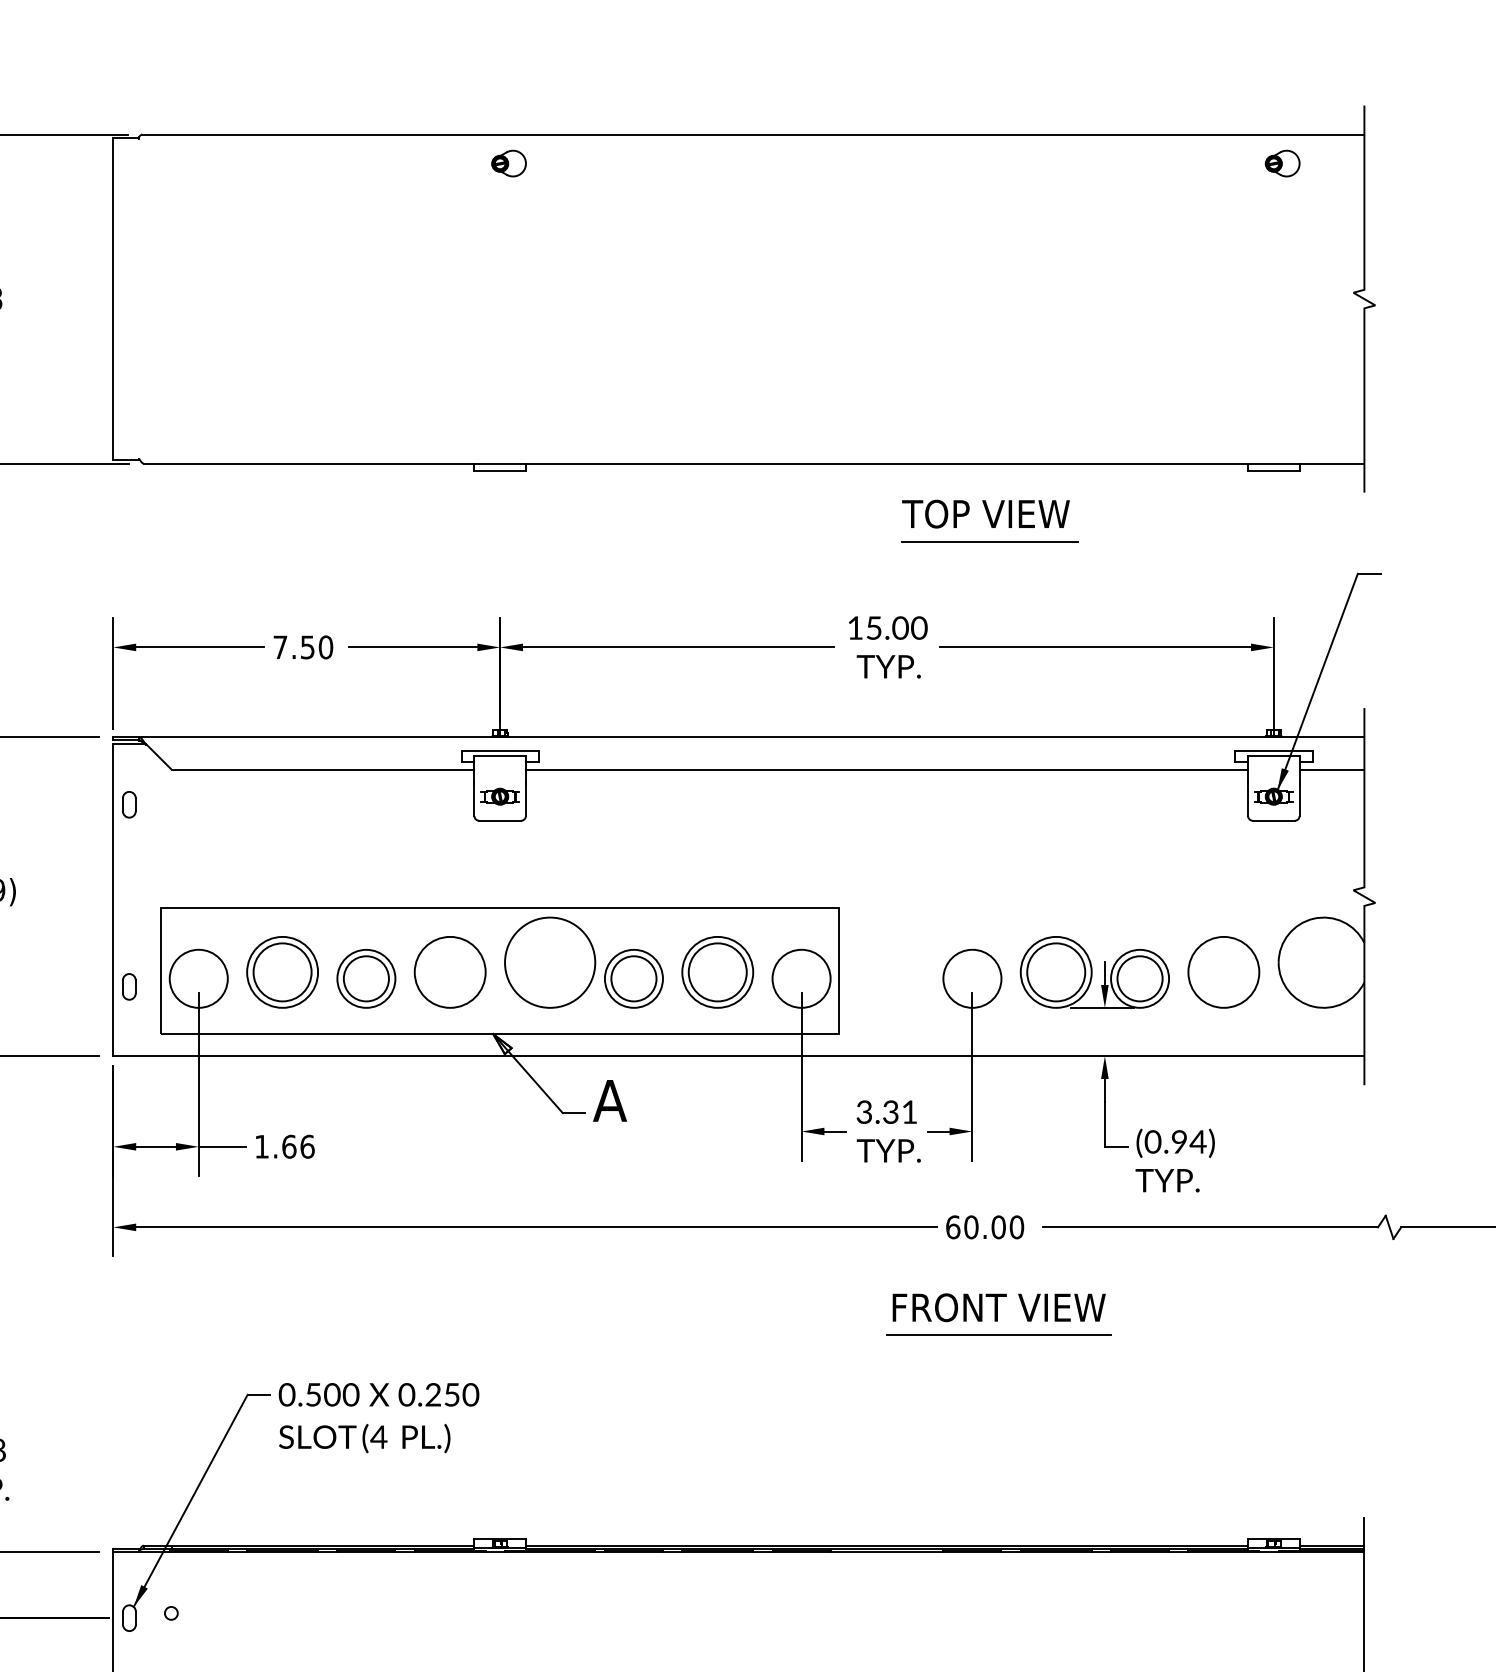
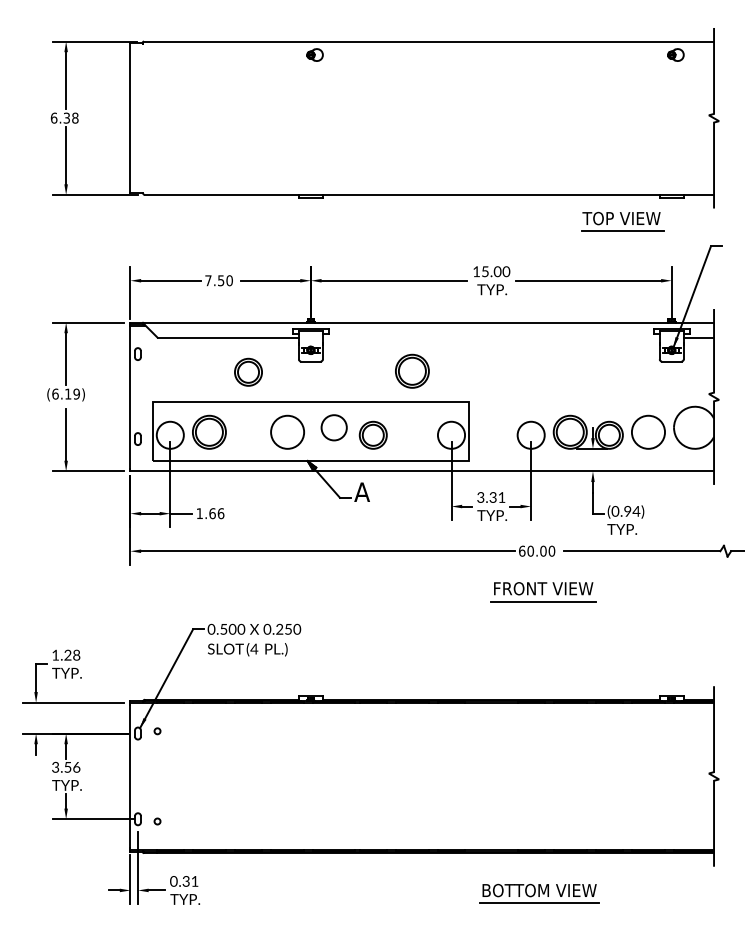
part: (988, 520) -> (622, 221), moved
line: (885, 769) -> (490, 337), removed
circle: (550, 962) -> (334, 427), size x0.6
part: (717, 970) -> (412, 370), moved
part: (366, 977) -> (248, 371), moved

